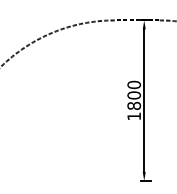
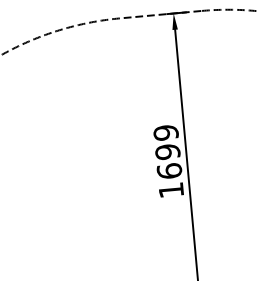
text: (134, 95) -> (168, 152), 1800 -> 1699

